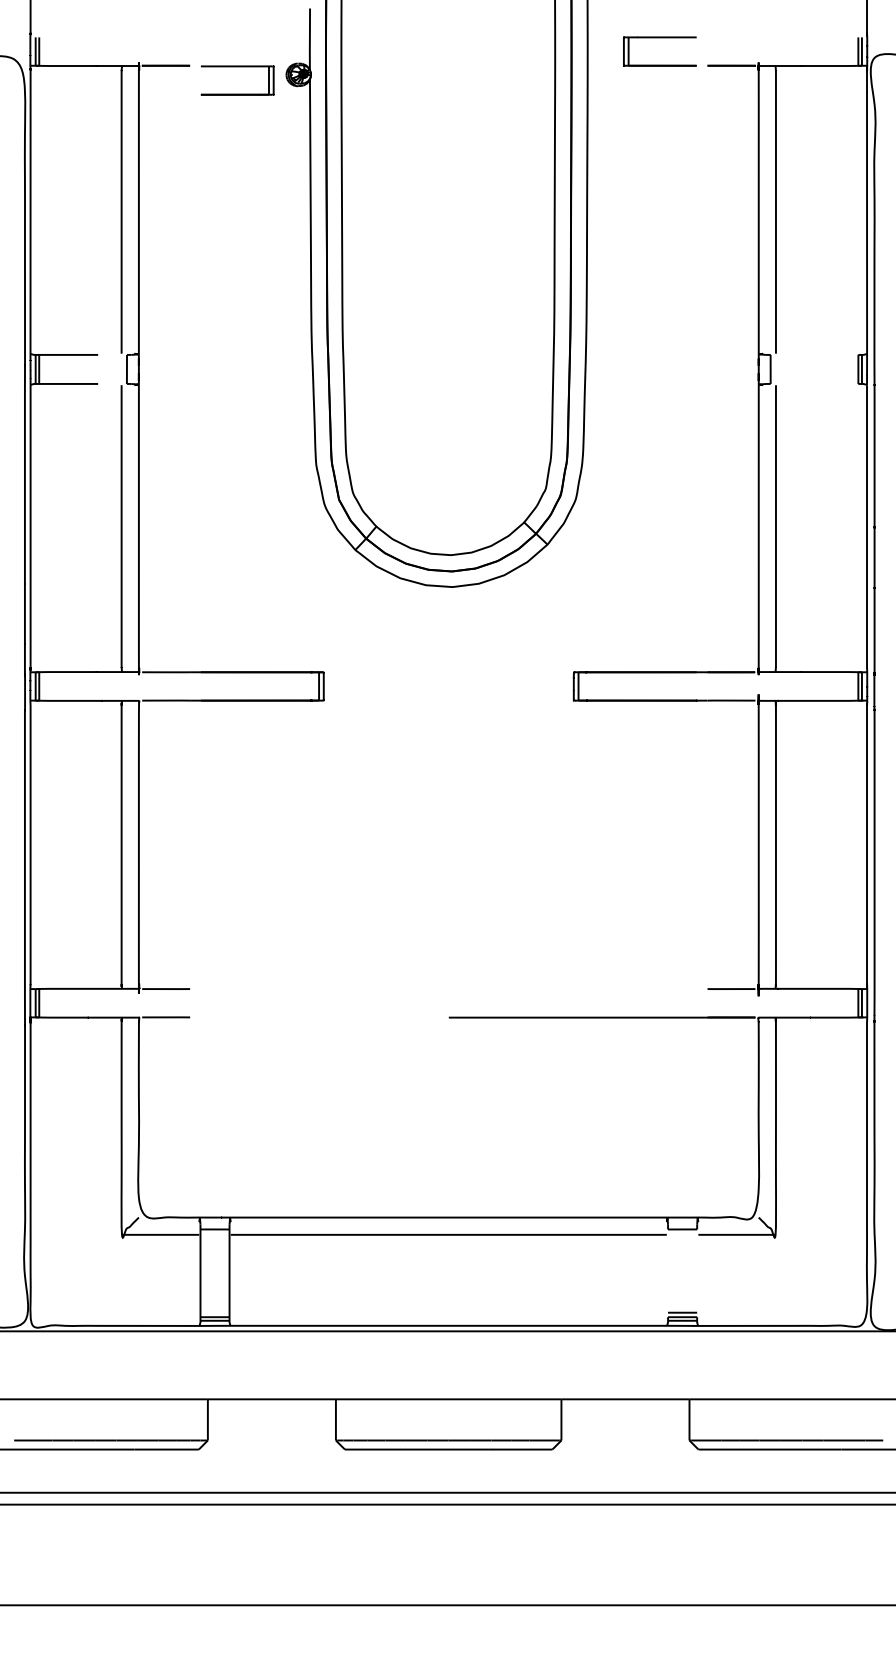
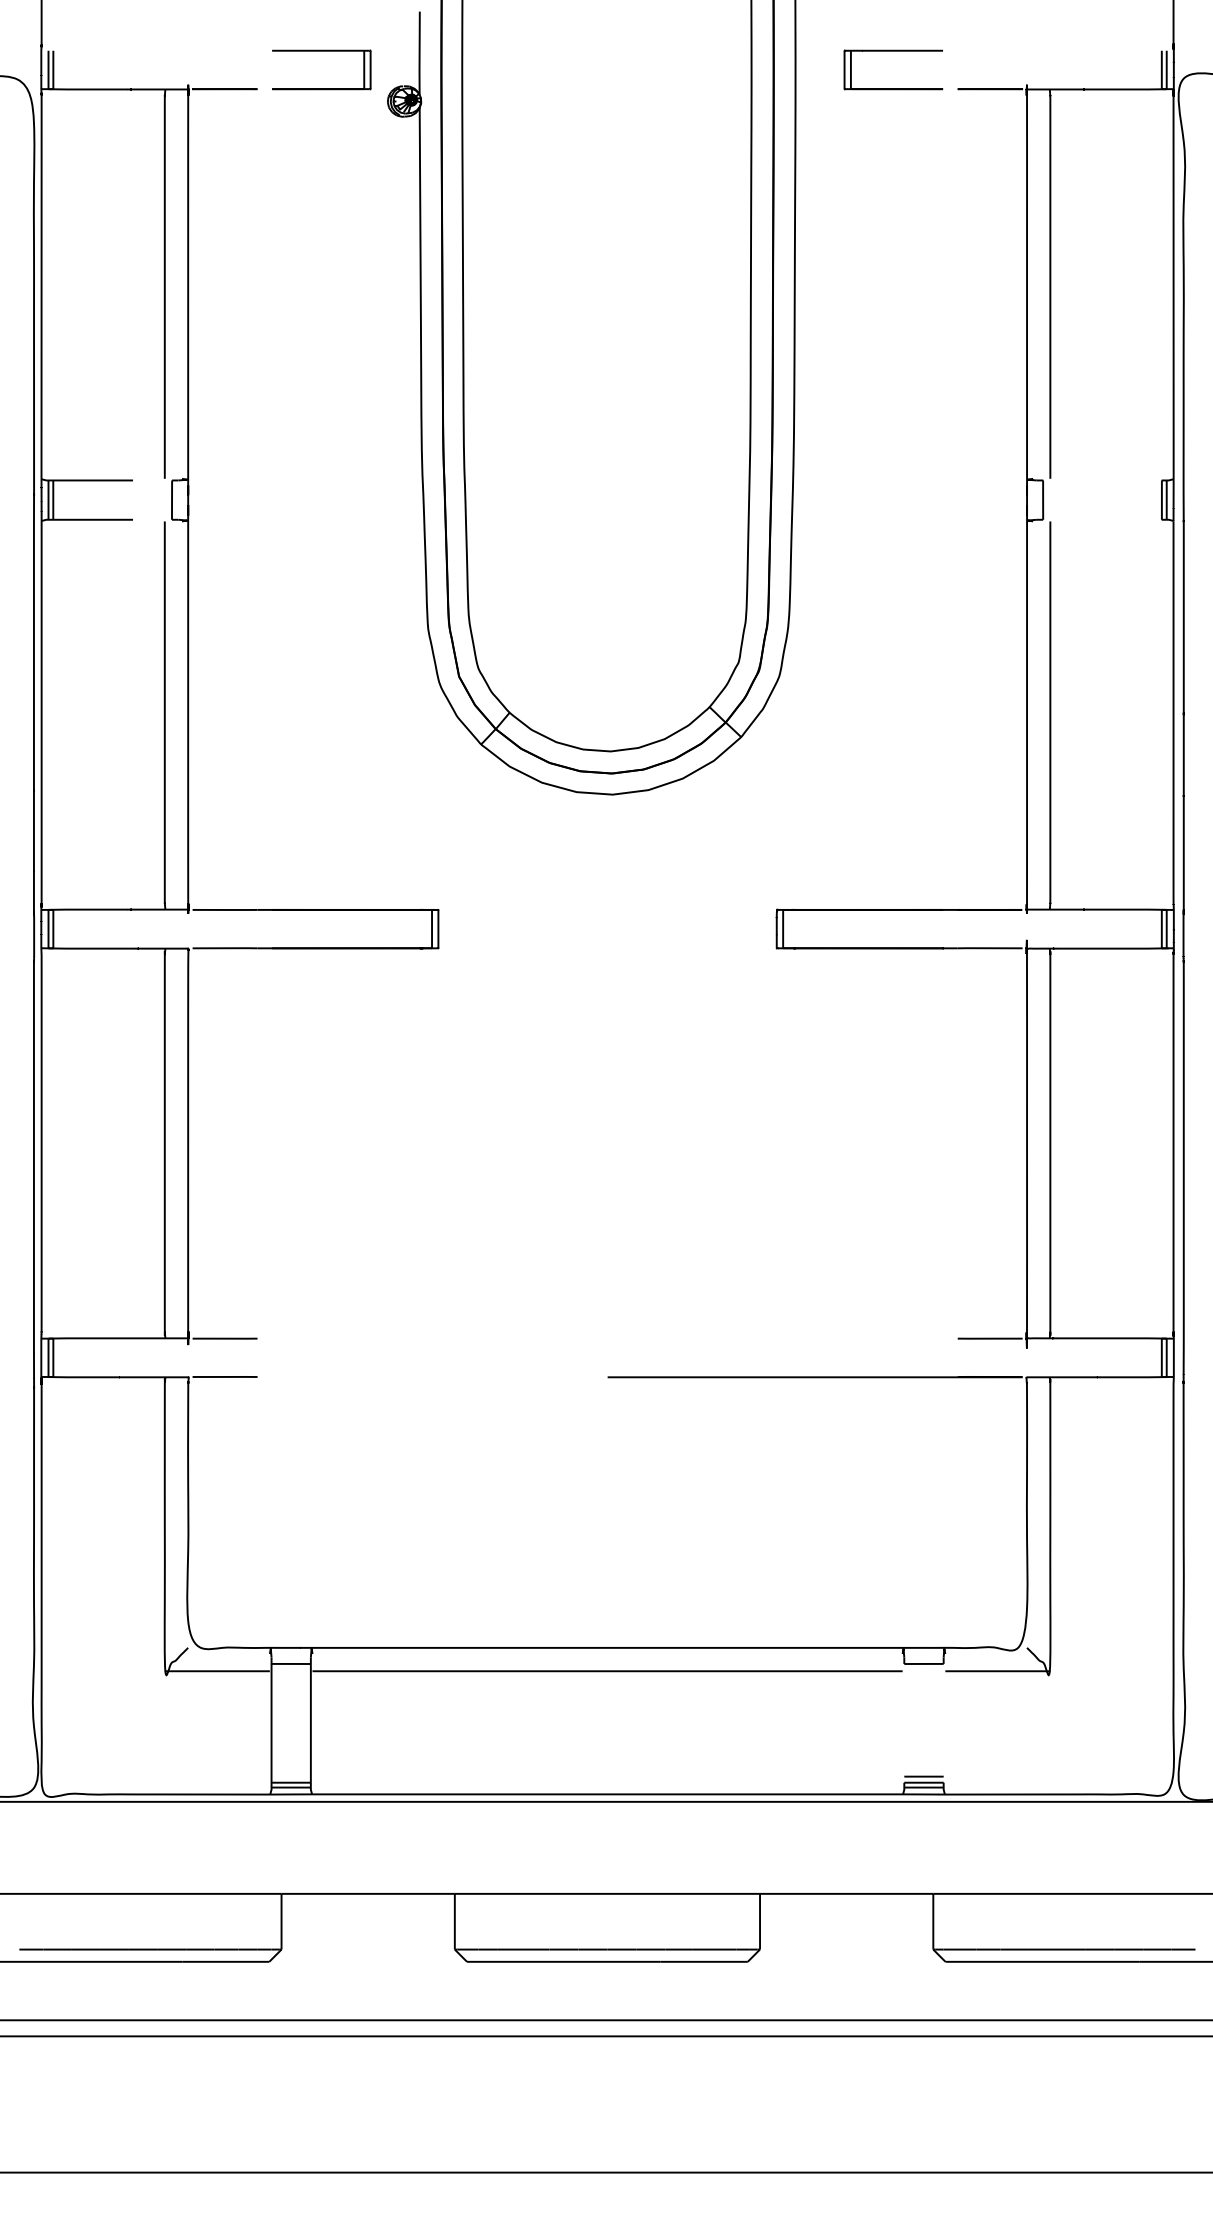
part: (237, 67) -> (321, 52), moved

